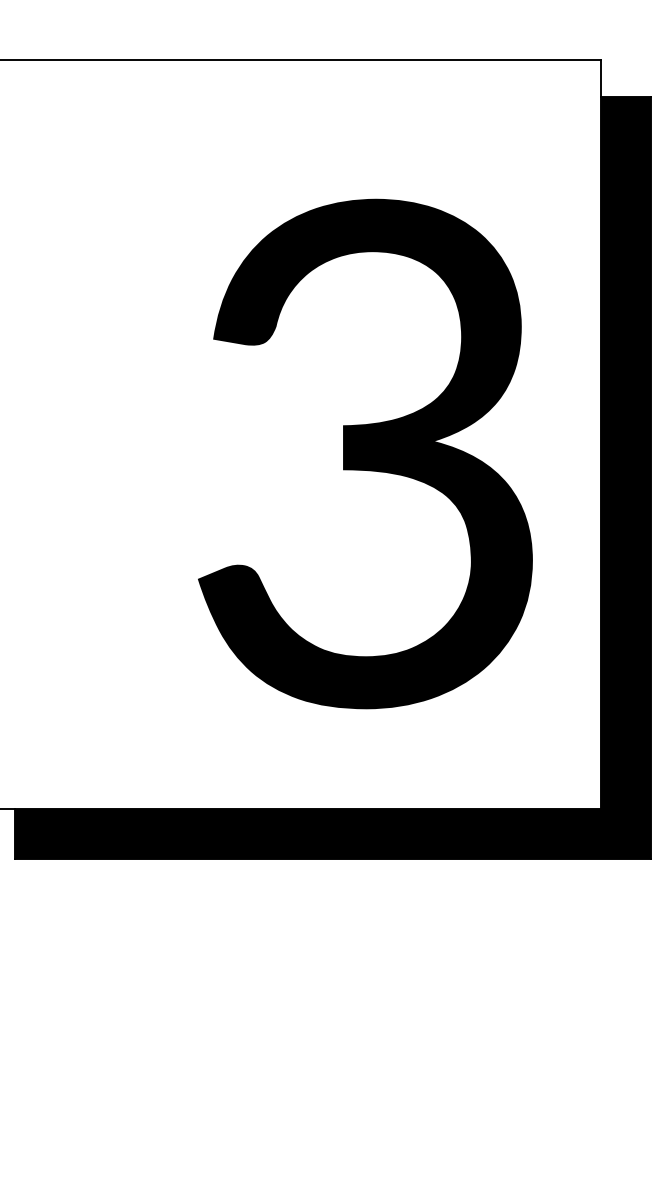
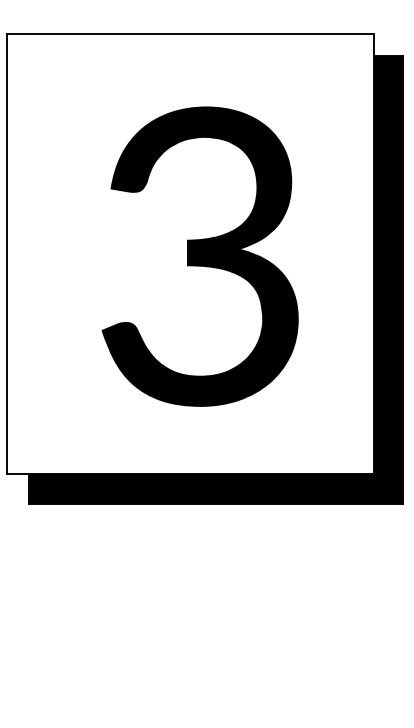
text: (364, 453) -> (199, 256), moved

